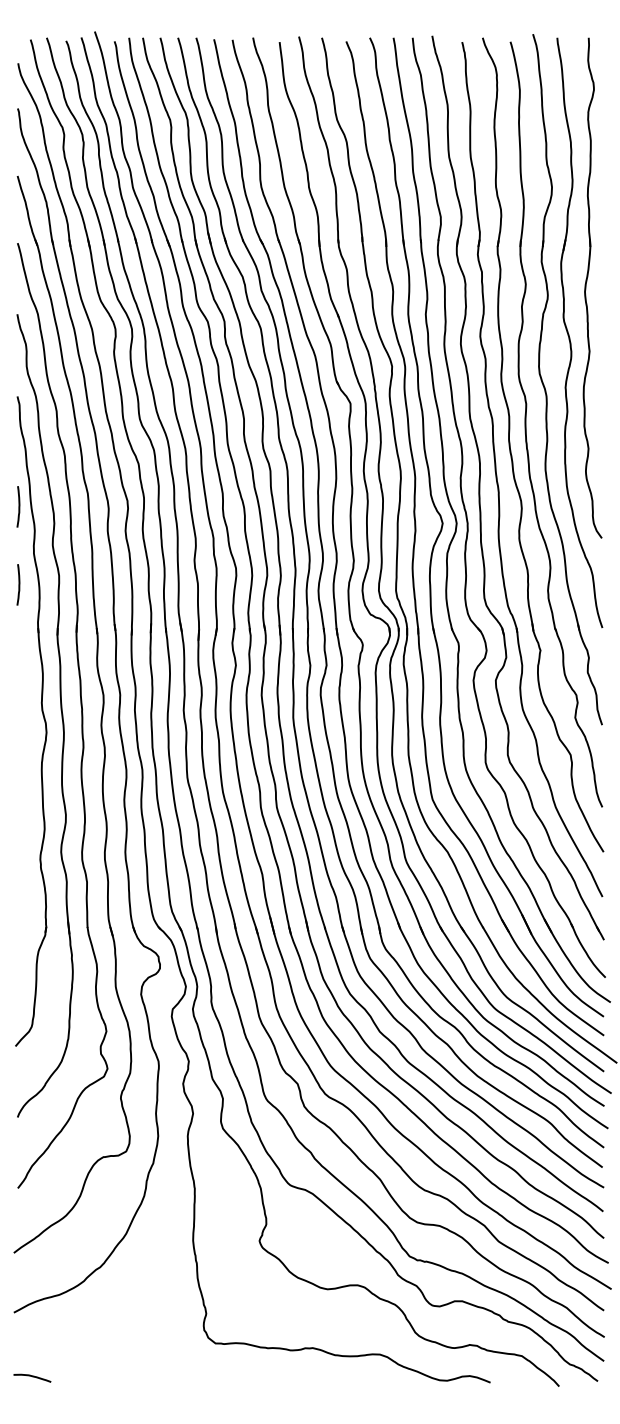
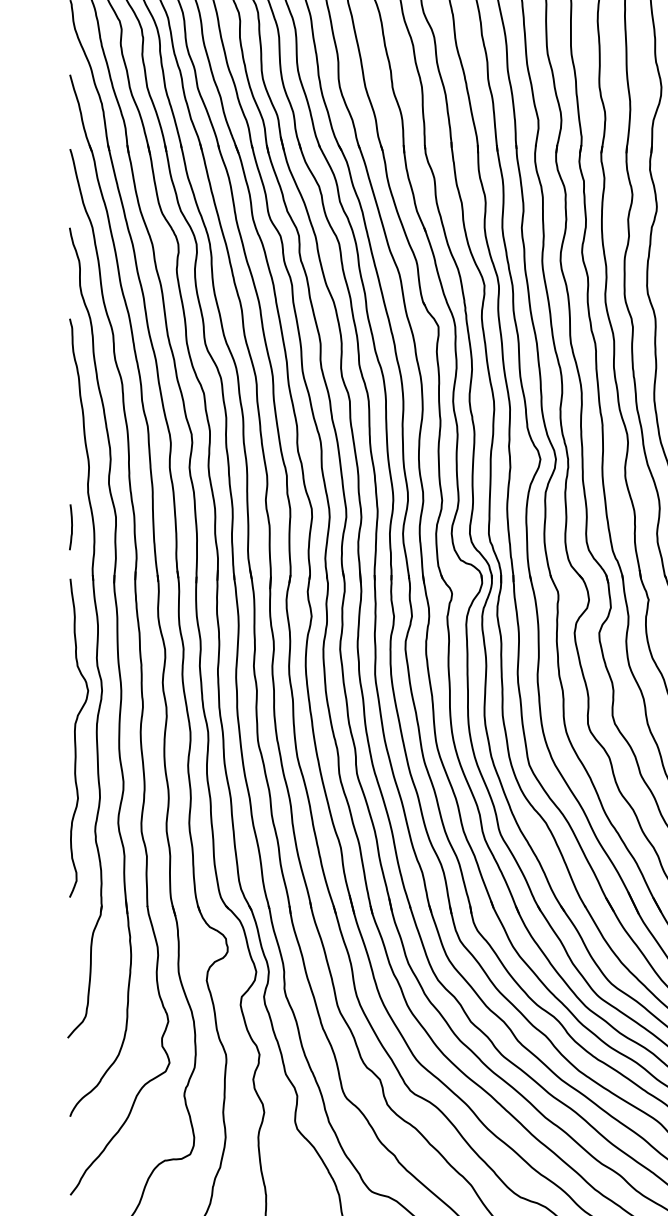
curve: (18, 506) -> (71, 440), removed
curve: (23, 777) -> (76, 740), added

